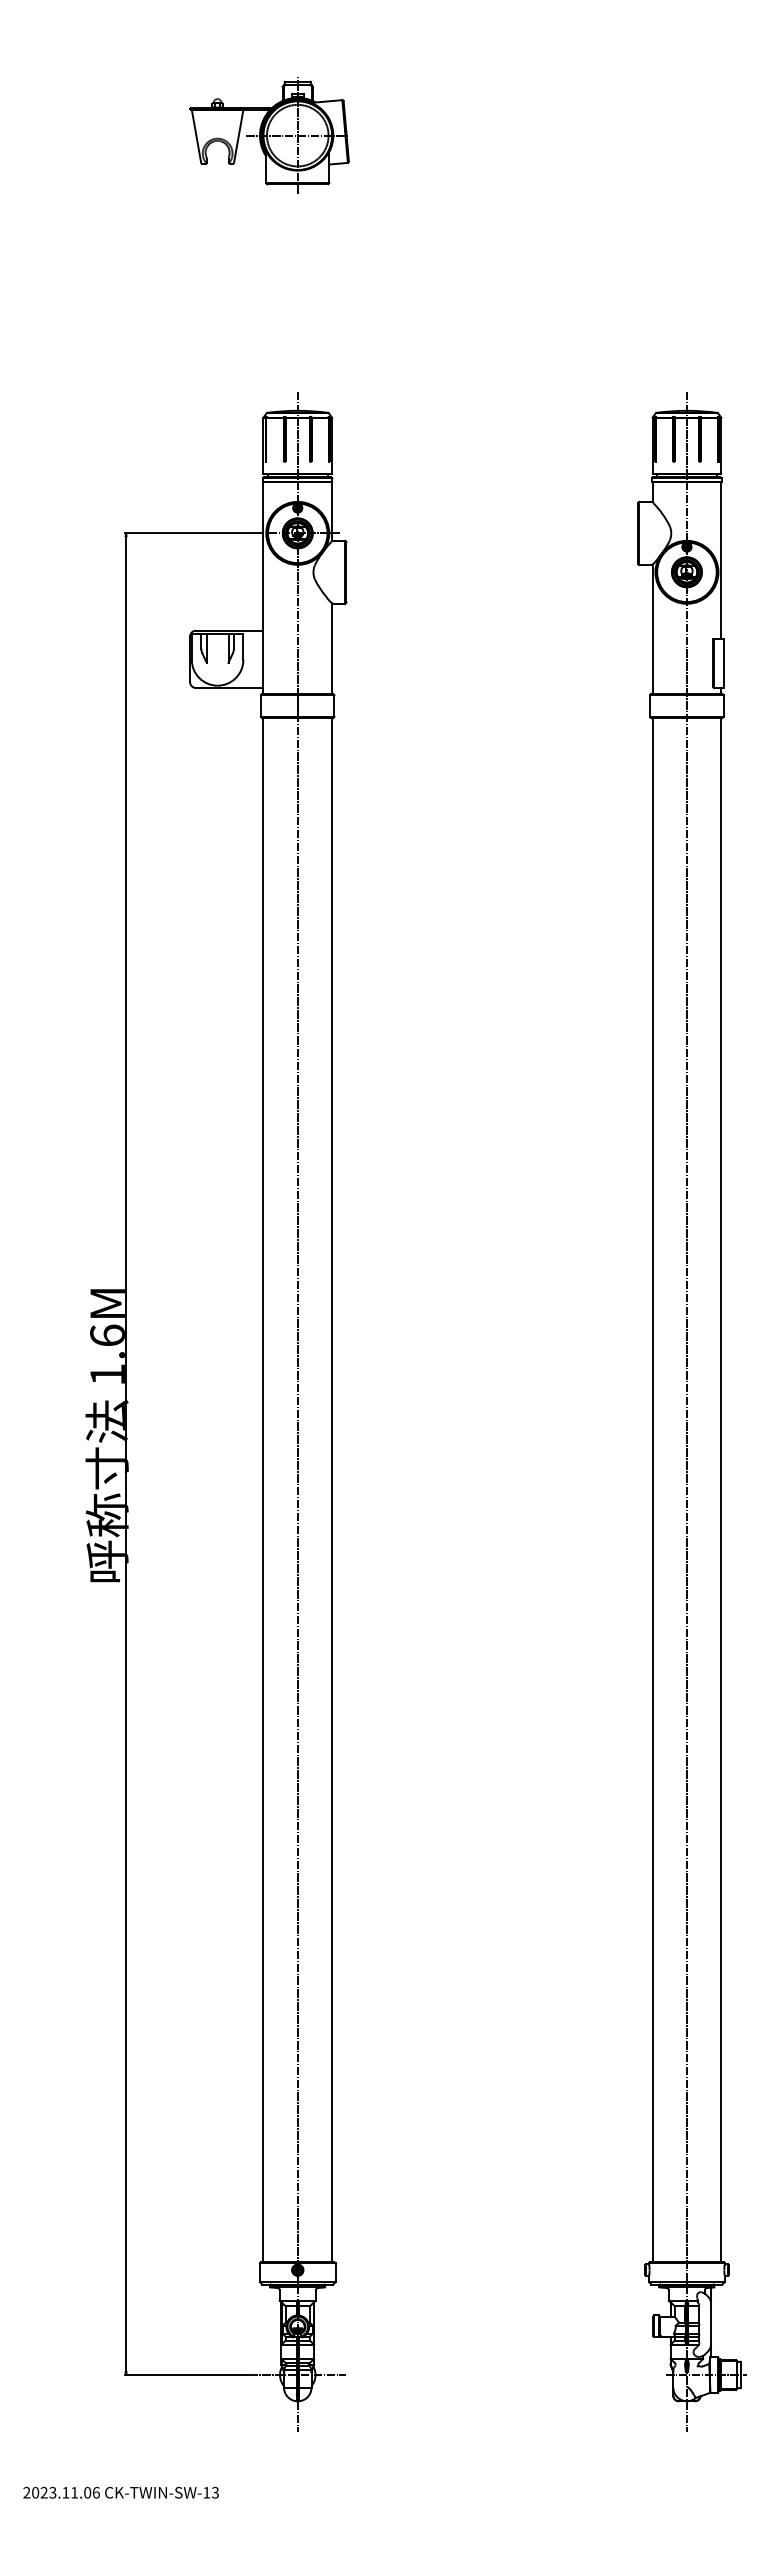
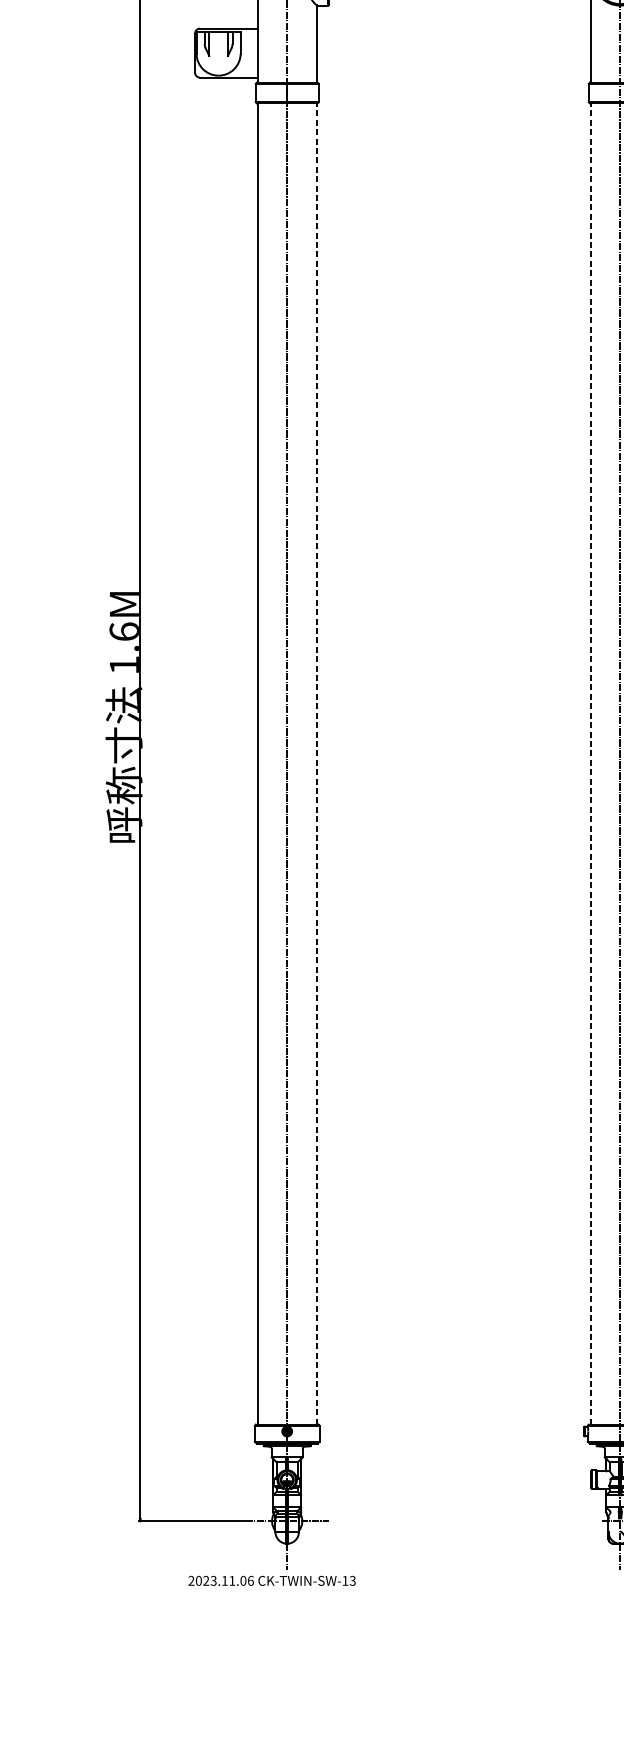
line: (332, 1489) -> (316, 763), solid -> dashed
line: (652, 1489) -> (590, 763), solid -> dashed
text: (120, 2492) -> (271, 1580), moved

